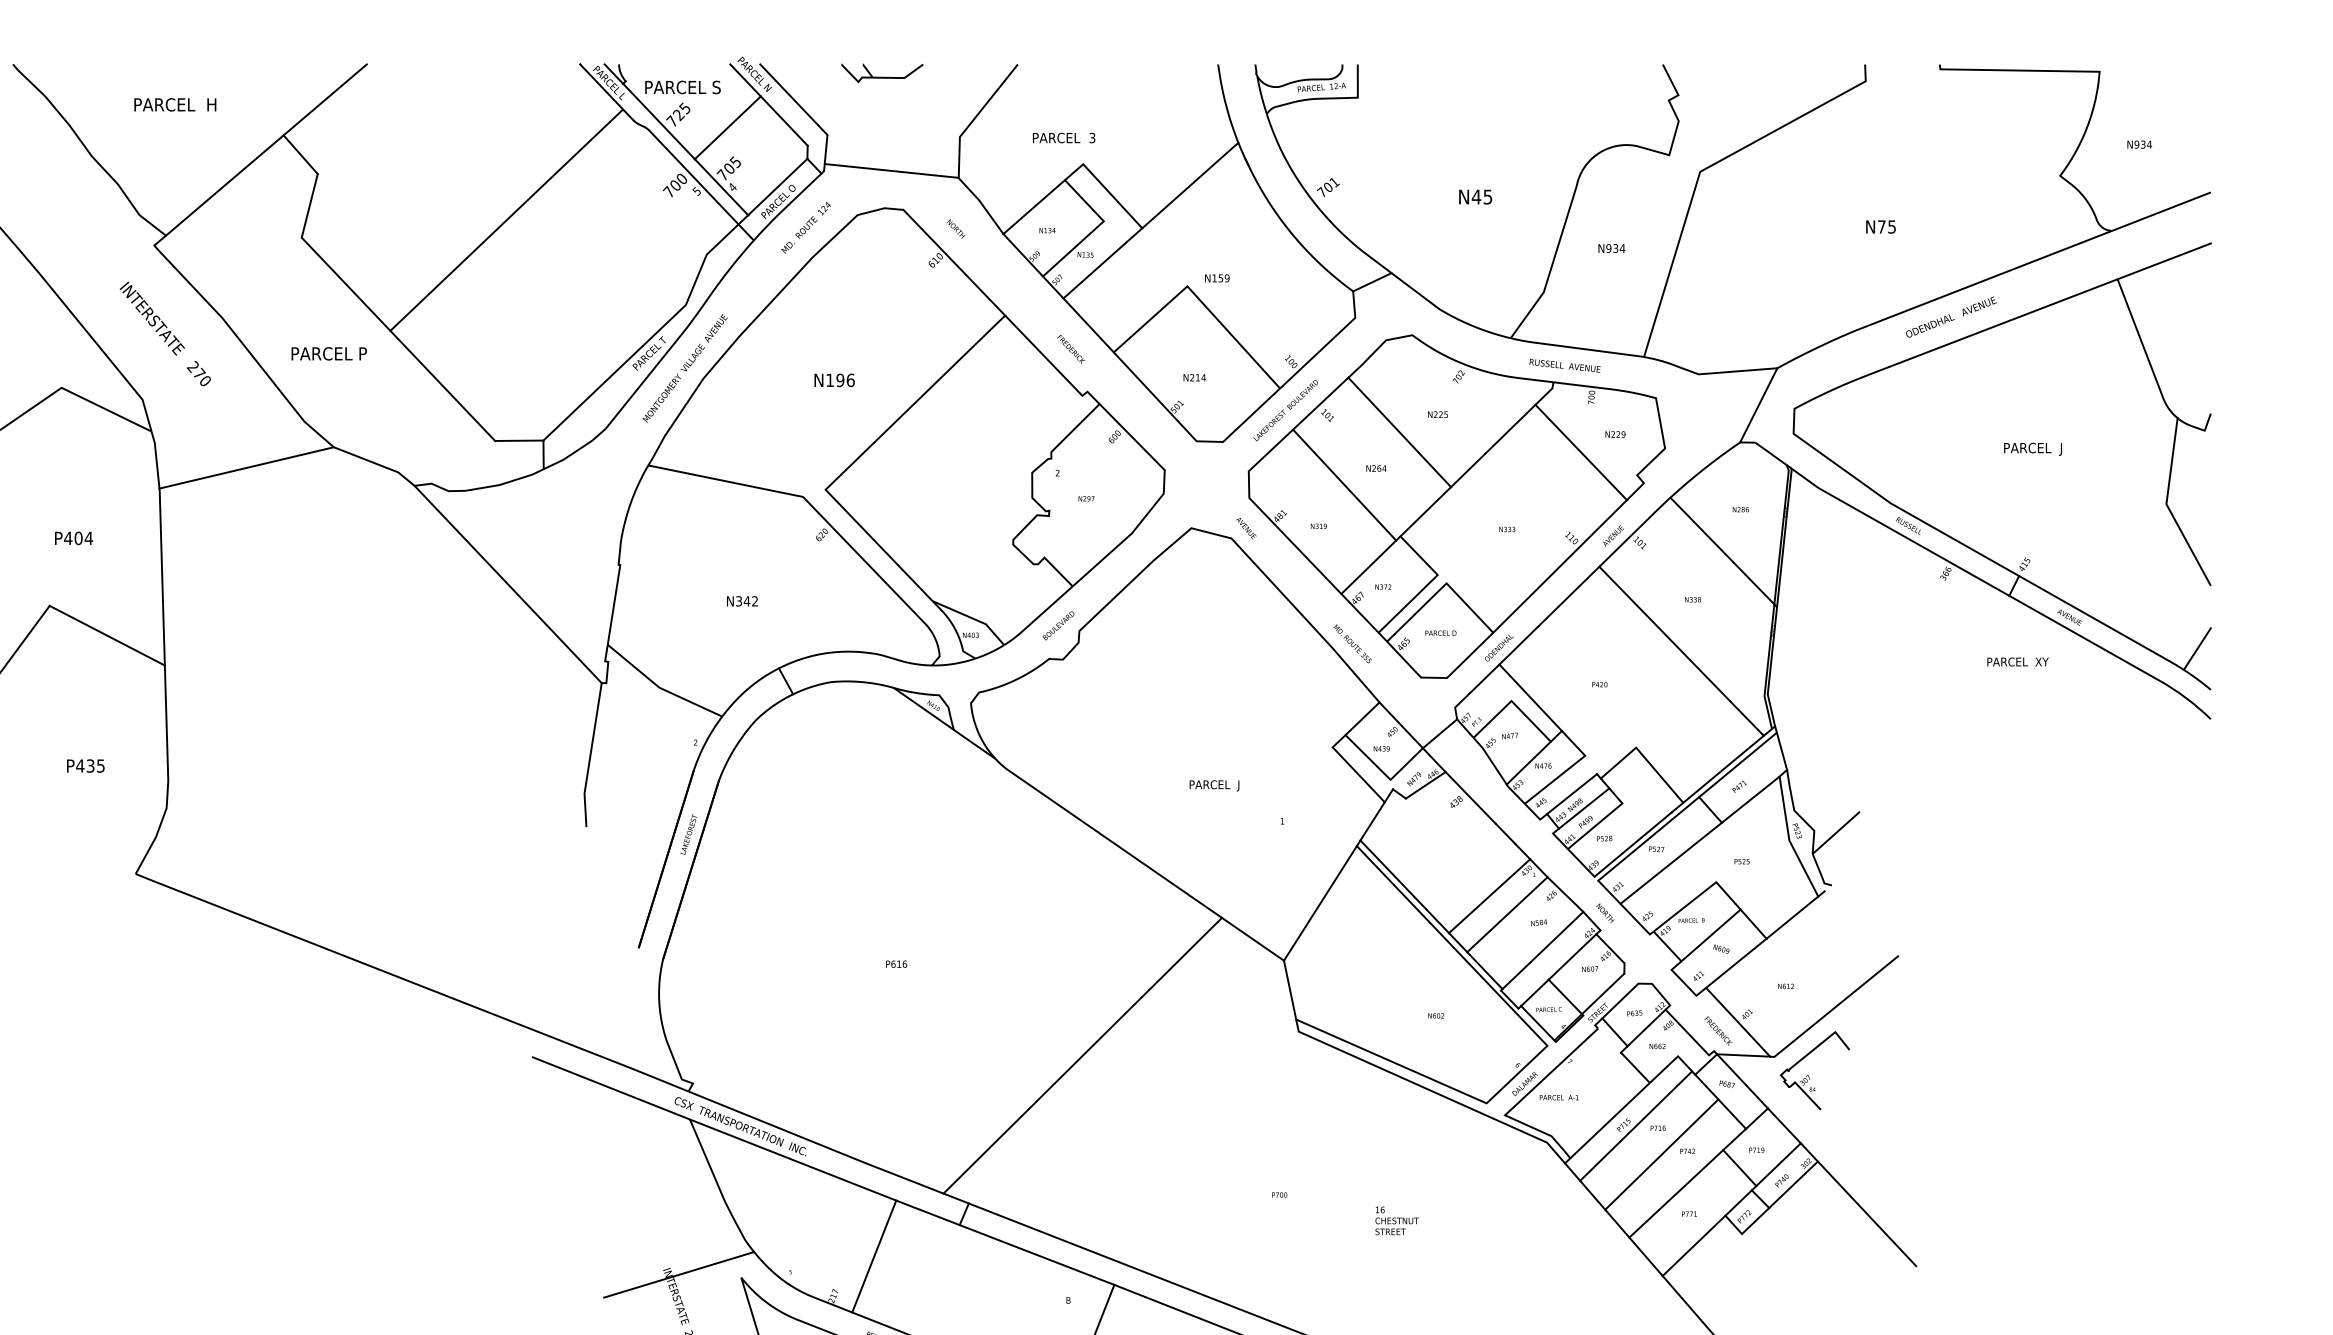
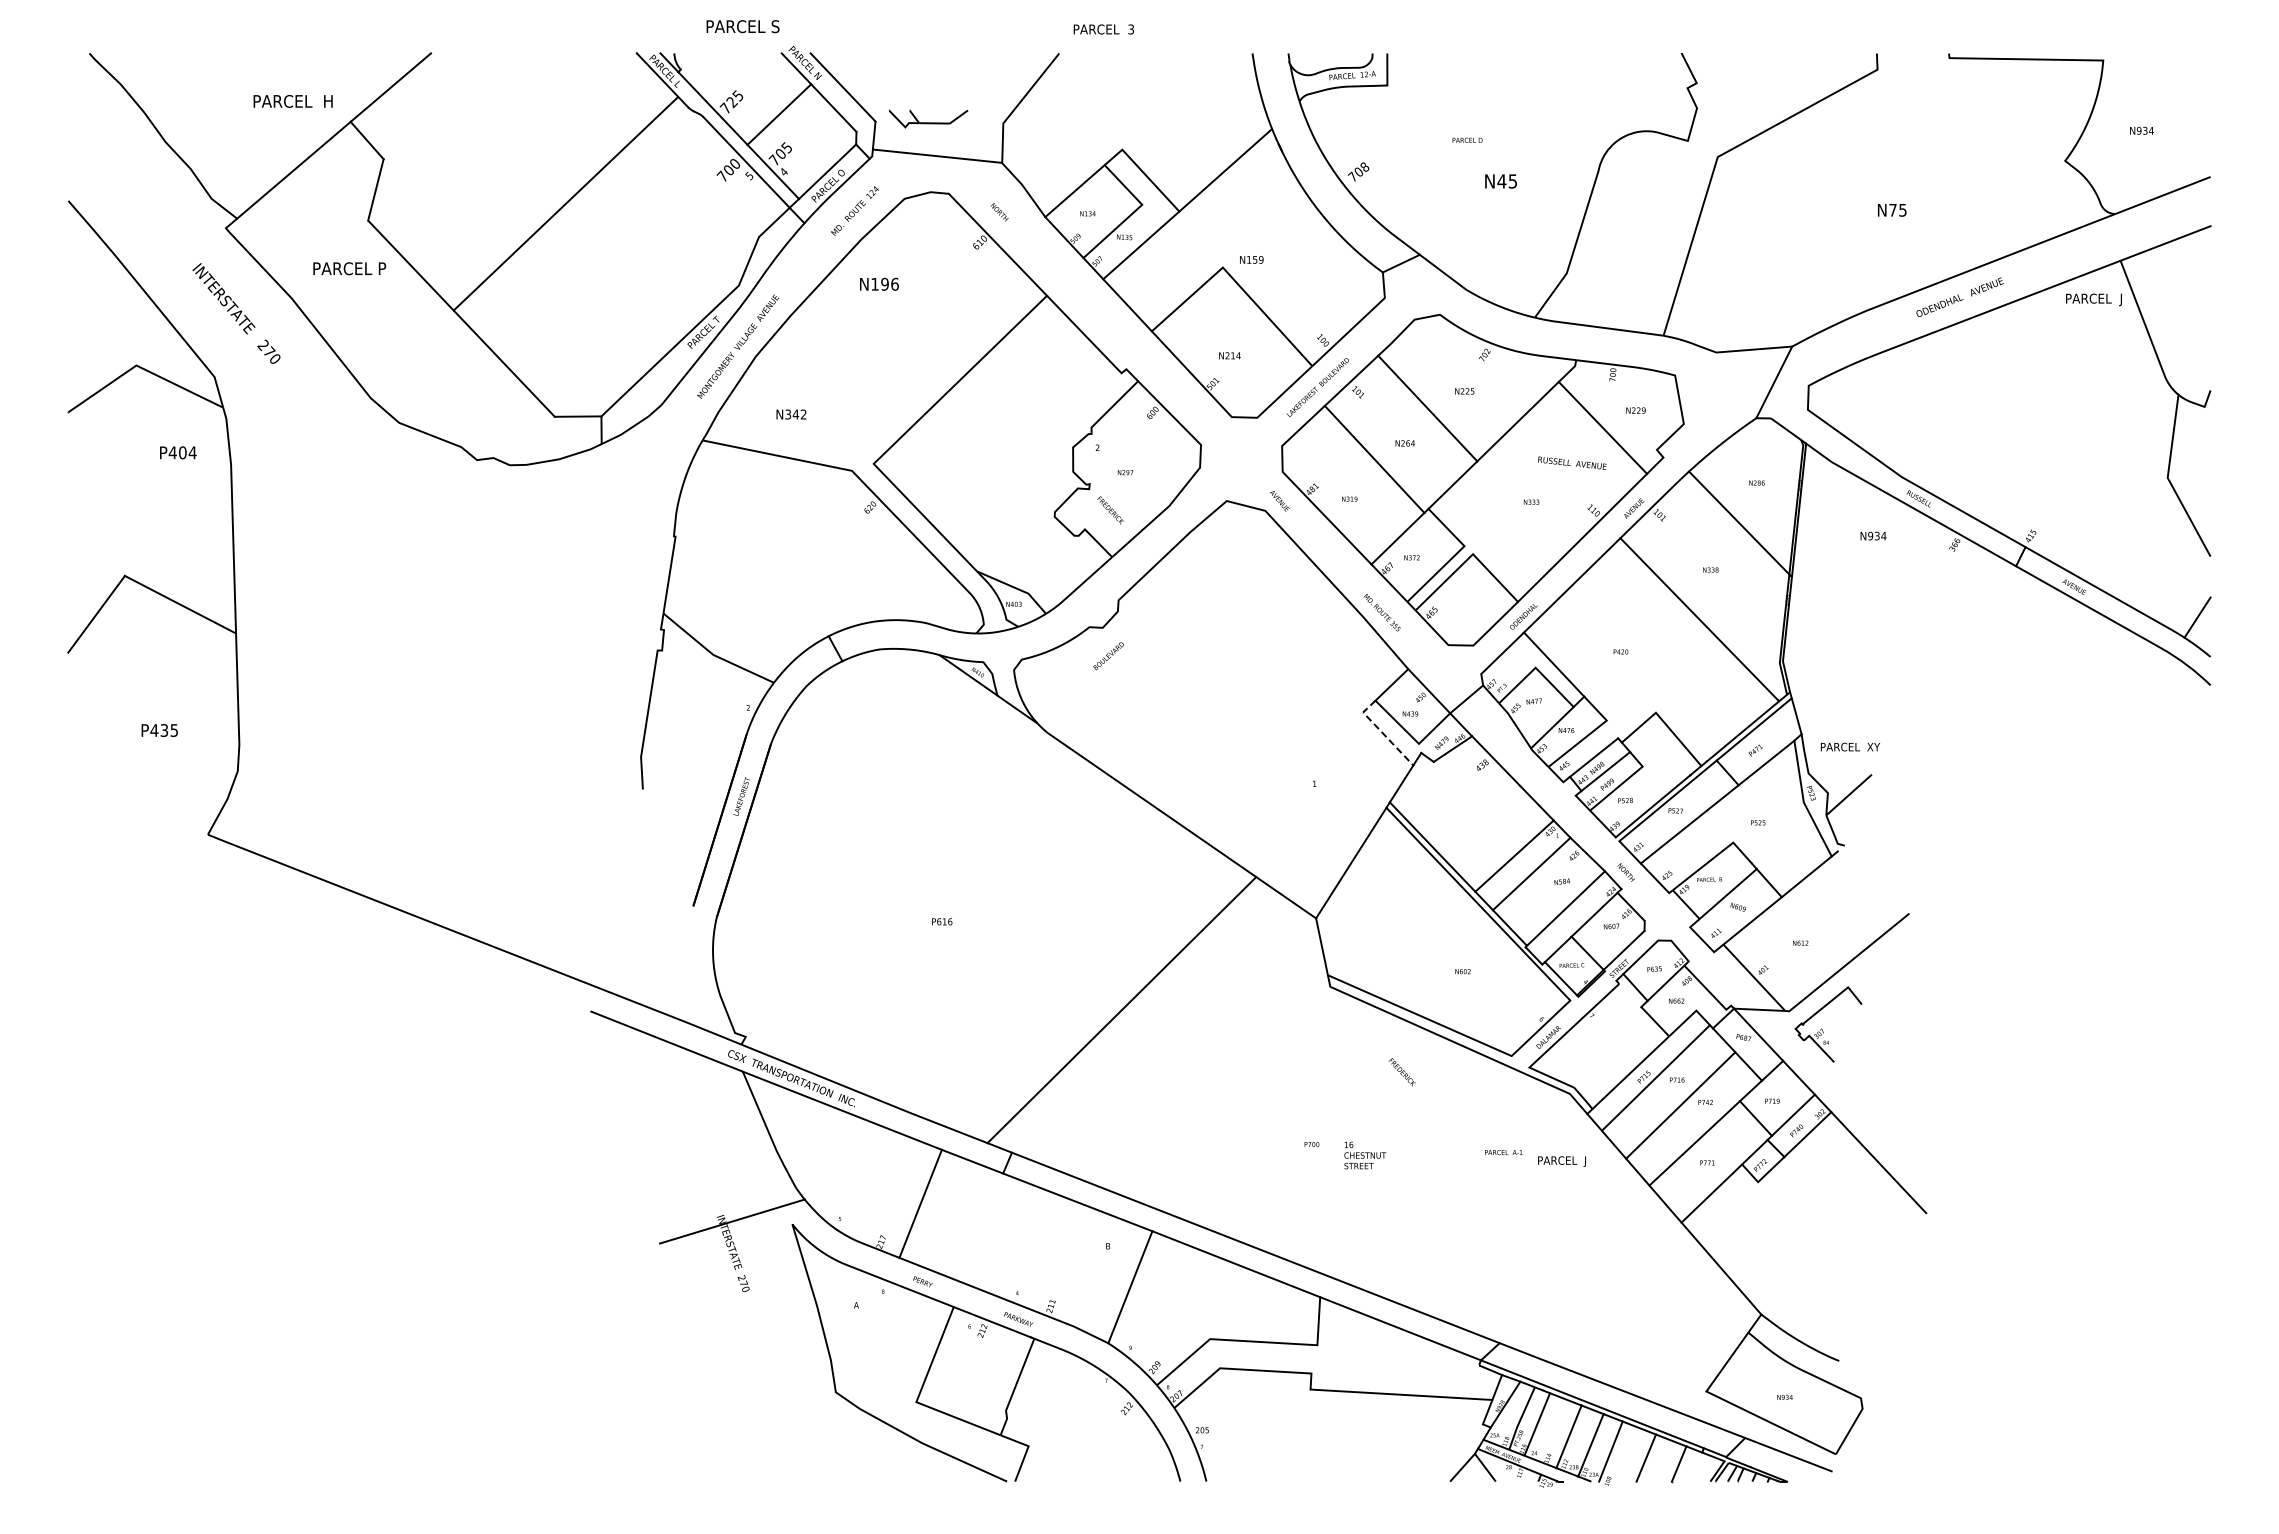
part: (882, 72) -> (928, 118), moved
text: (682, 87) -> (742, 26), moved
text: (174, 104) -> (292, 101), moved
text: (1063, 138) -> (1103, 29), moved
text: (1334, 182) -> (1364, 167), 701 -> 708
text: (1611, 247) -> (1873, 535), moved
text: (1070, 349) -> (1110, 510), moved
text: (329, 353) -> (349, 268), moved
text: (1565, 365) -> (1572, 462), moved
text: (834, 379) -> (879, 283), moved
text: (2032, 448) -> (2093, 299), moved
line: (246, 467) -> (314, 442), removed
text: (74, 538) -> (178, 452), moved
line: (508, 584) -> (567, 555), removed
text: (742, 601) -> (791, 414), moved
text: (1058, 626) -> (1108, 656), moved
text: (1440, 632) -> (1467, 139), moved
text: (2017, 661) -> (1849, 746), moved
line: (1352, 768) -> (1382, 732), solid -> dashed
text: (1213, 785) -> (1561, 1161), moved
text: (1718, 1031) -> (1402, 1072), moved
text: (1559, 1097) -> (1503, 1152), moved
text: (1397, 1220) -> (1365, 1155), moved

